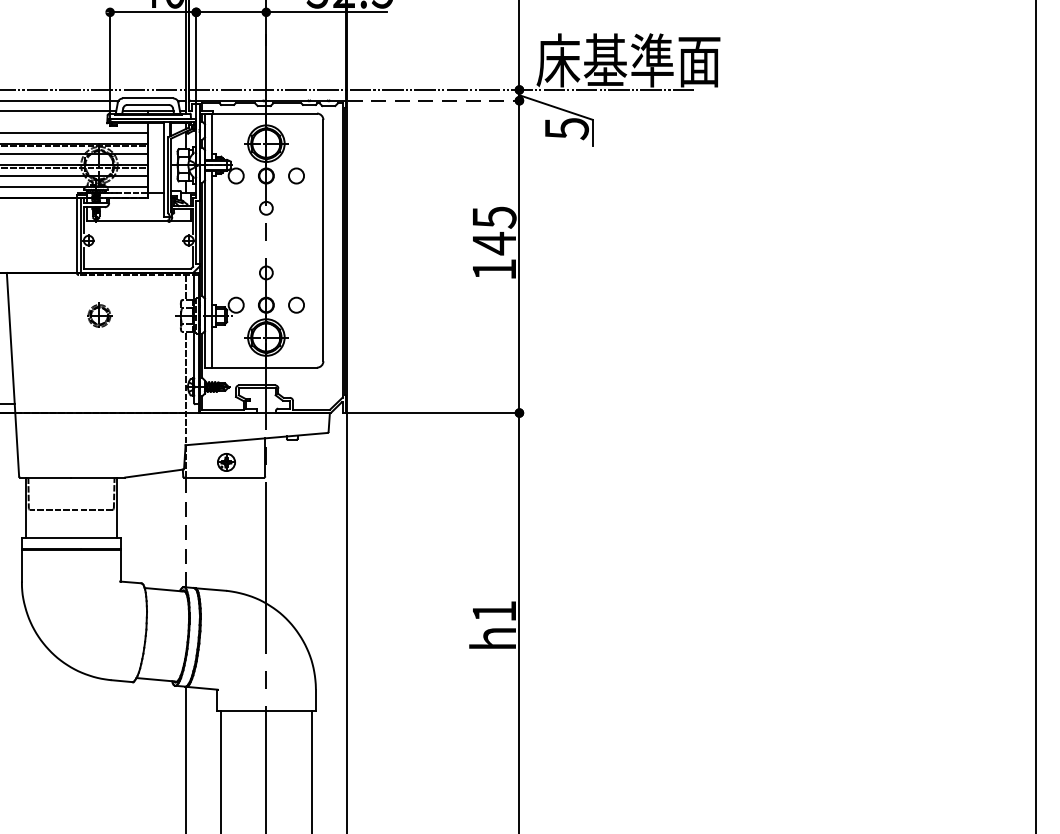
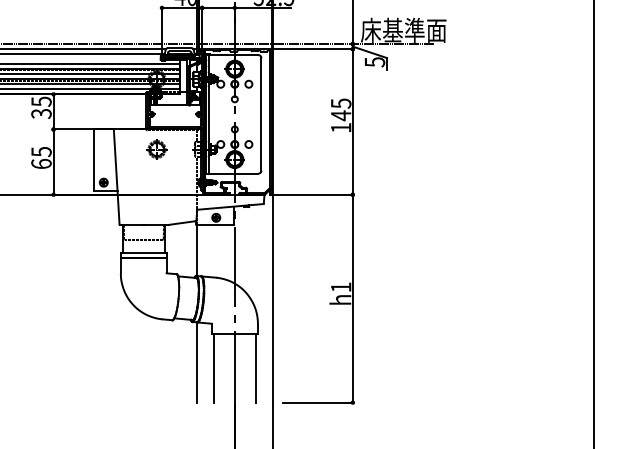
line: (435, 101) -> (313, 49), dashed -> solid
part: (98, 315) -> (156, 149), size x1.67
line: (186, 532) -> (197, 250), dashed -> solid

